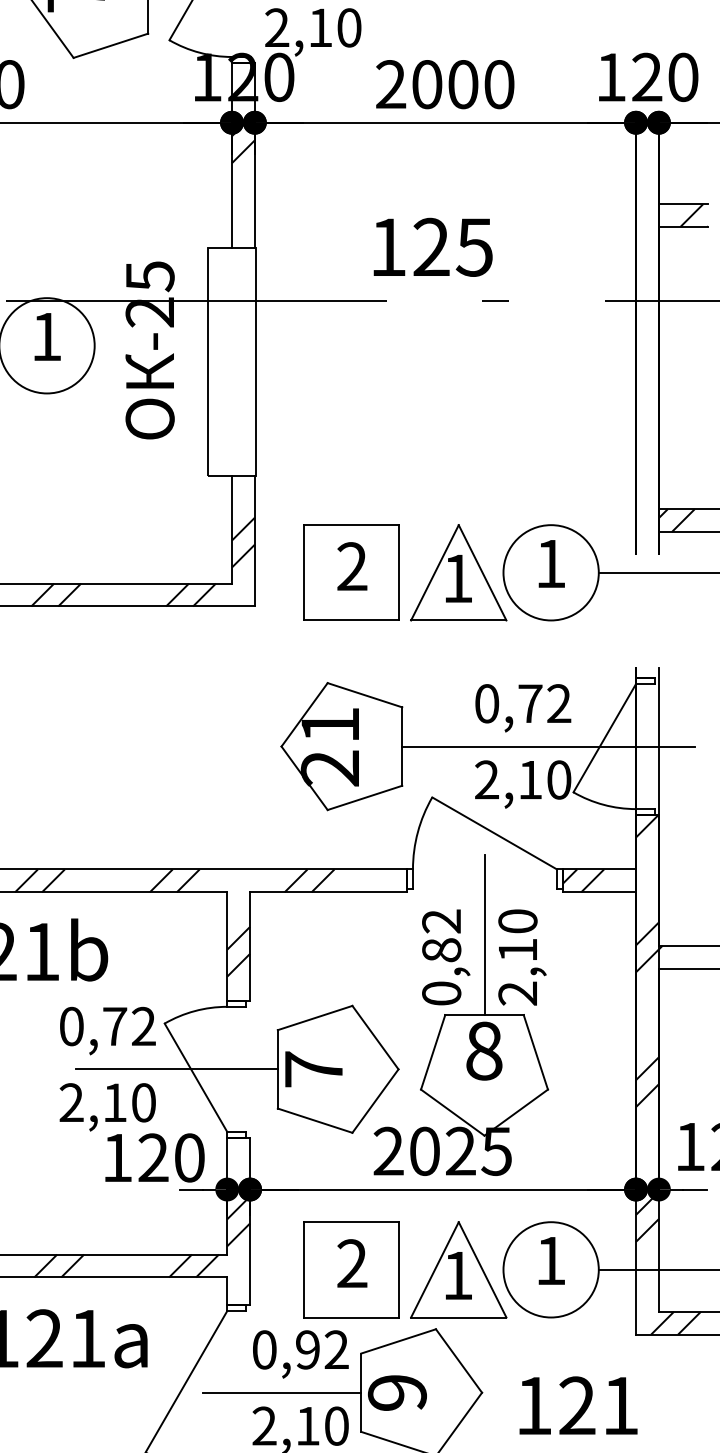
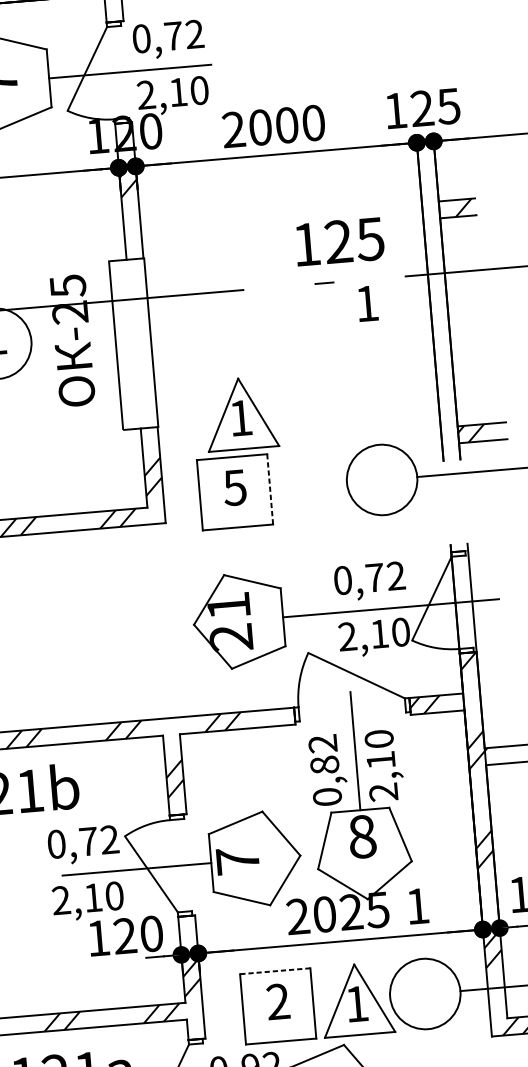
text: (682, 76) -> (448, 105), 120 -> 125
text: (432, 246) -> (339, 241), moved
text: (551, 563) -> (367, 303), moved
text: (351, 566) -> (234, 487), 2 -> 5
line: (399, 572) -> (270, 489), solid -> dashed
part: (458, 572) -> (240, 413), moved
line: (351, 1222) -> (275, 971), solid -> dashed
text: (551, 1260) -> (418, 905), moved

